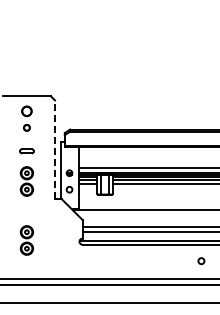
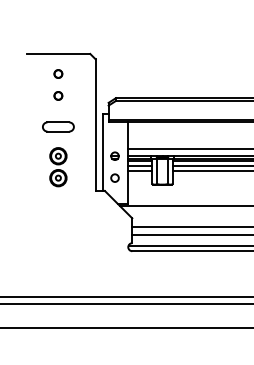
part: (26, 111) -> (57, 74), size x0.62
line: (55, 149) -> (96, 124), dashed -> solid
part: (26, 151) -> (57, 127), size x1.67
part: (26, 240) -> (57, 245), removed

